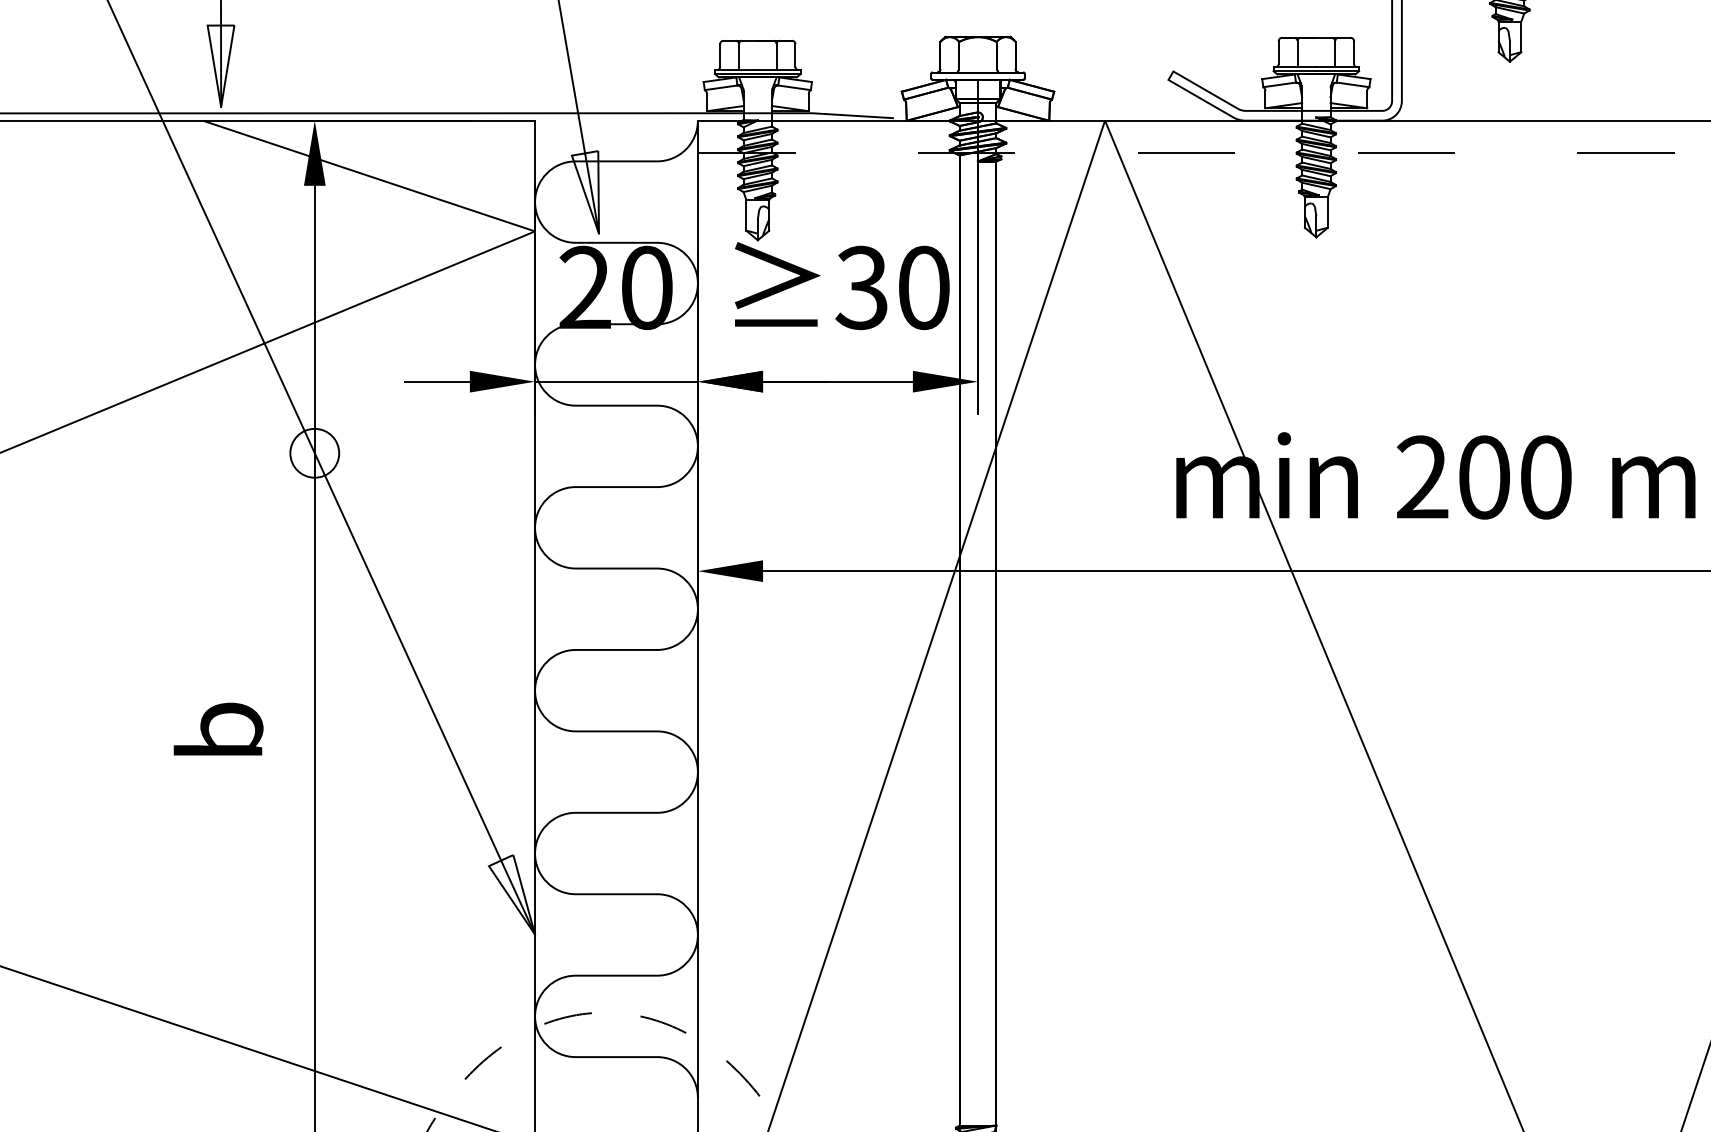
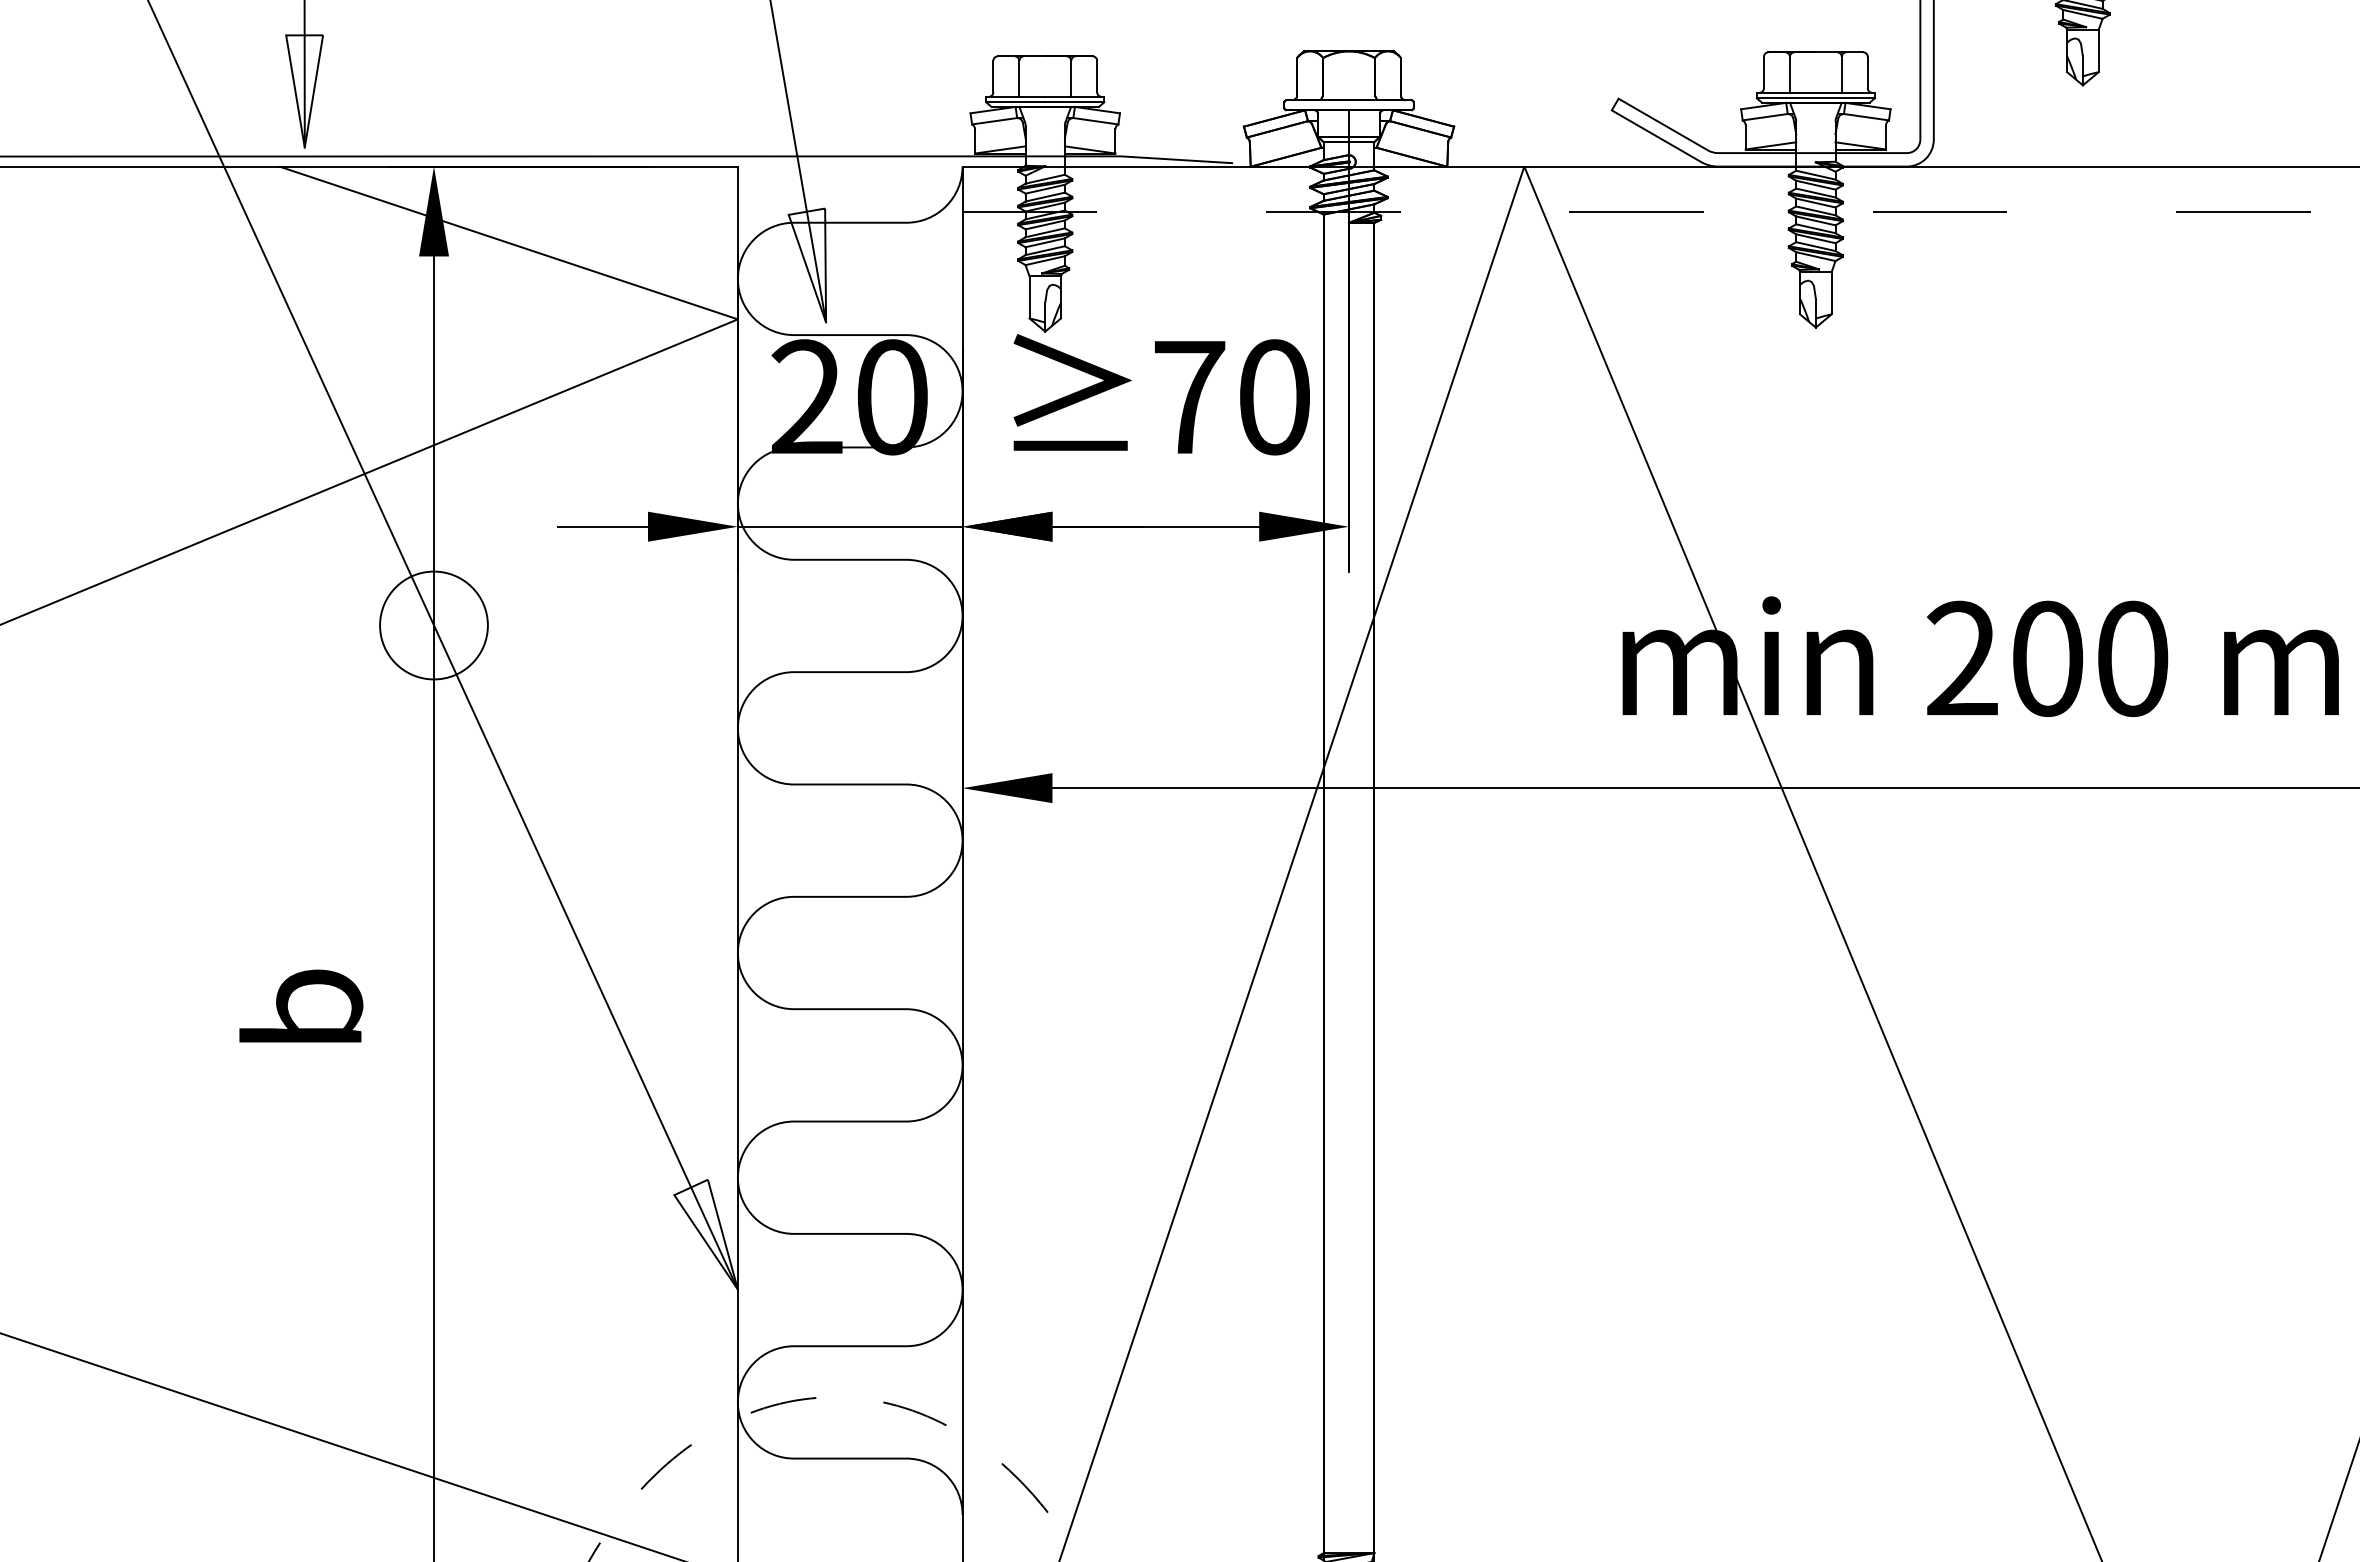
text: (861, 288) -> (1188, 397), 30 -> 70
circle: (314, 453) -> (433, 625), size x1.6

